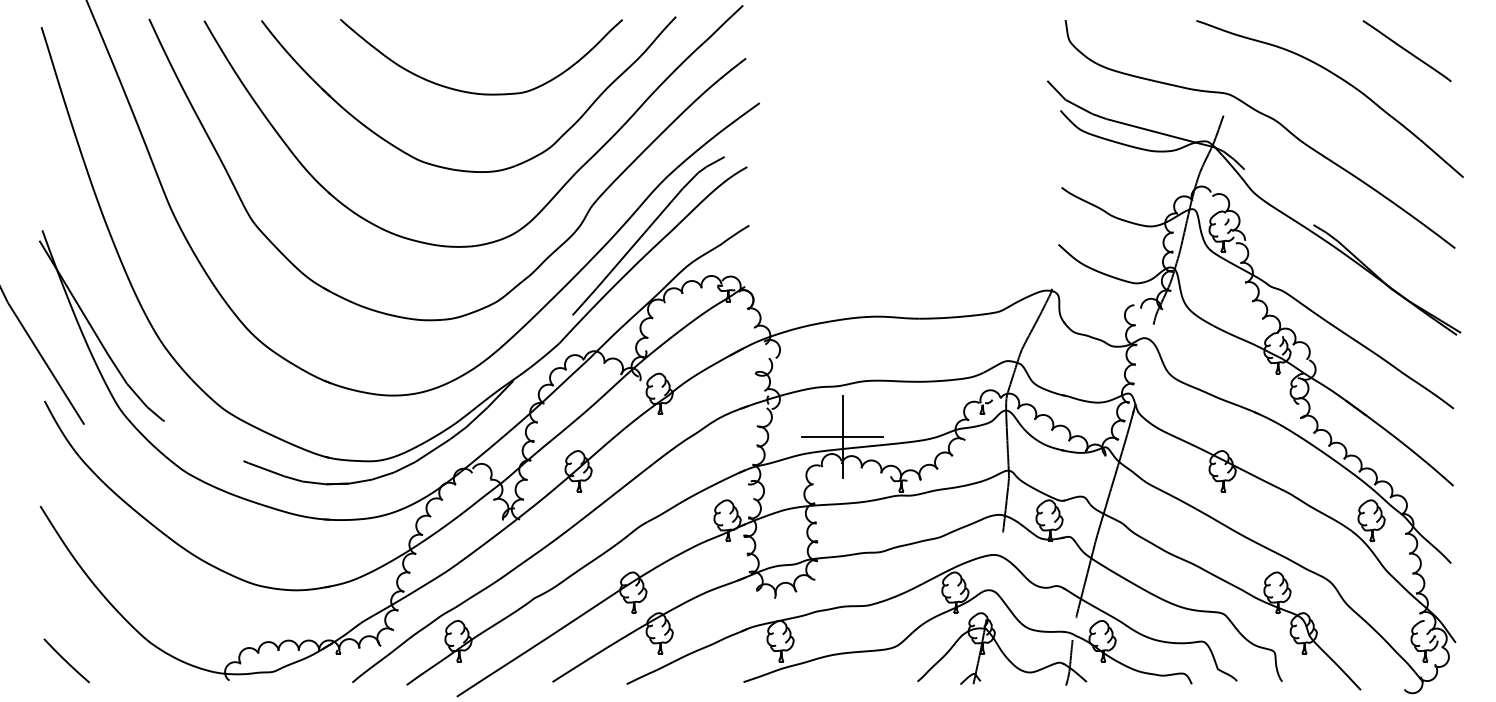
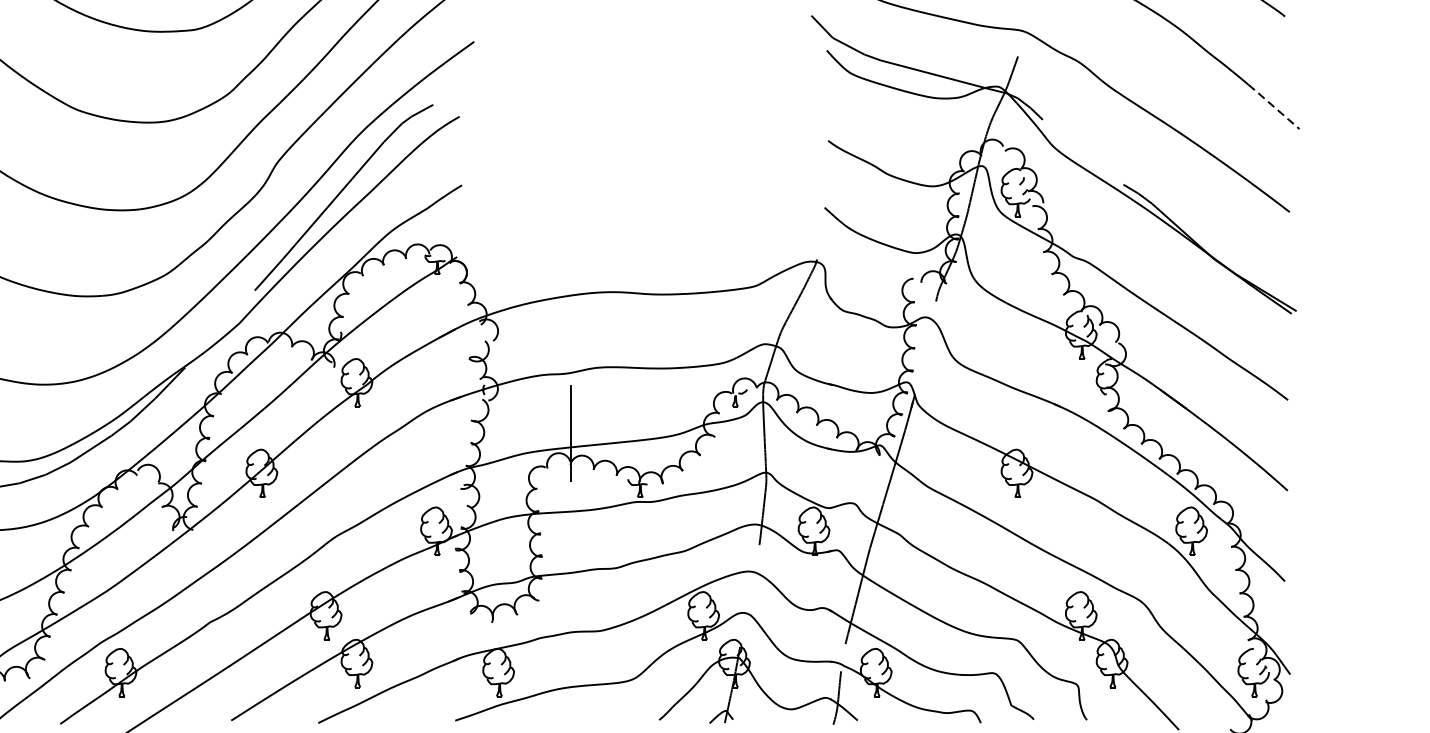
line: (1442, 158) -> (1274, 106), solid -> dashed
line: (842, 436) -> (571, 432), removed

